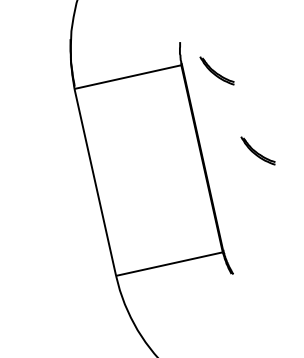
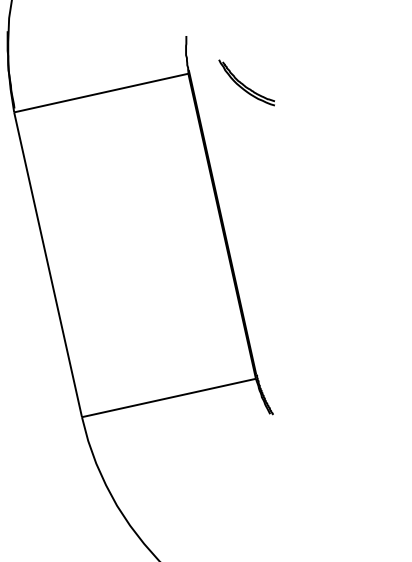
part: (257, 150) -> (312, 212), removed

